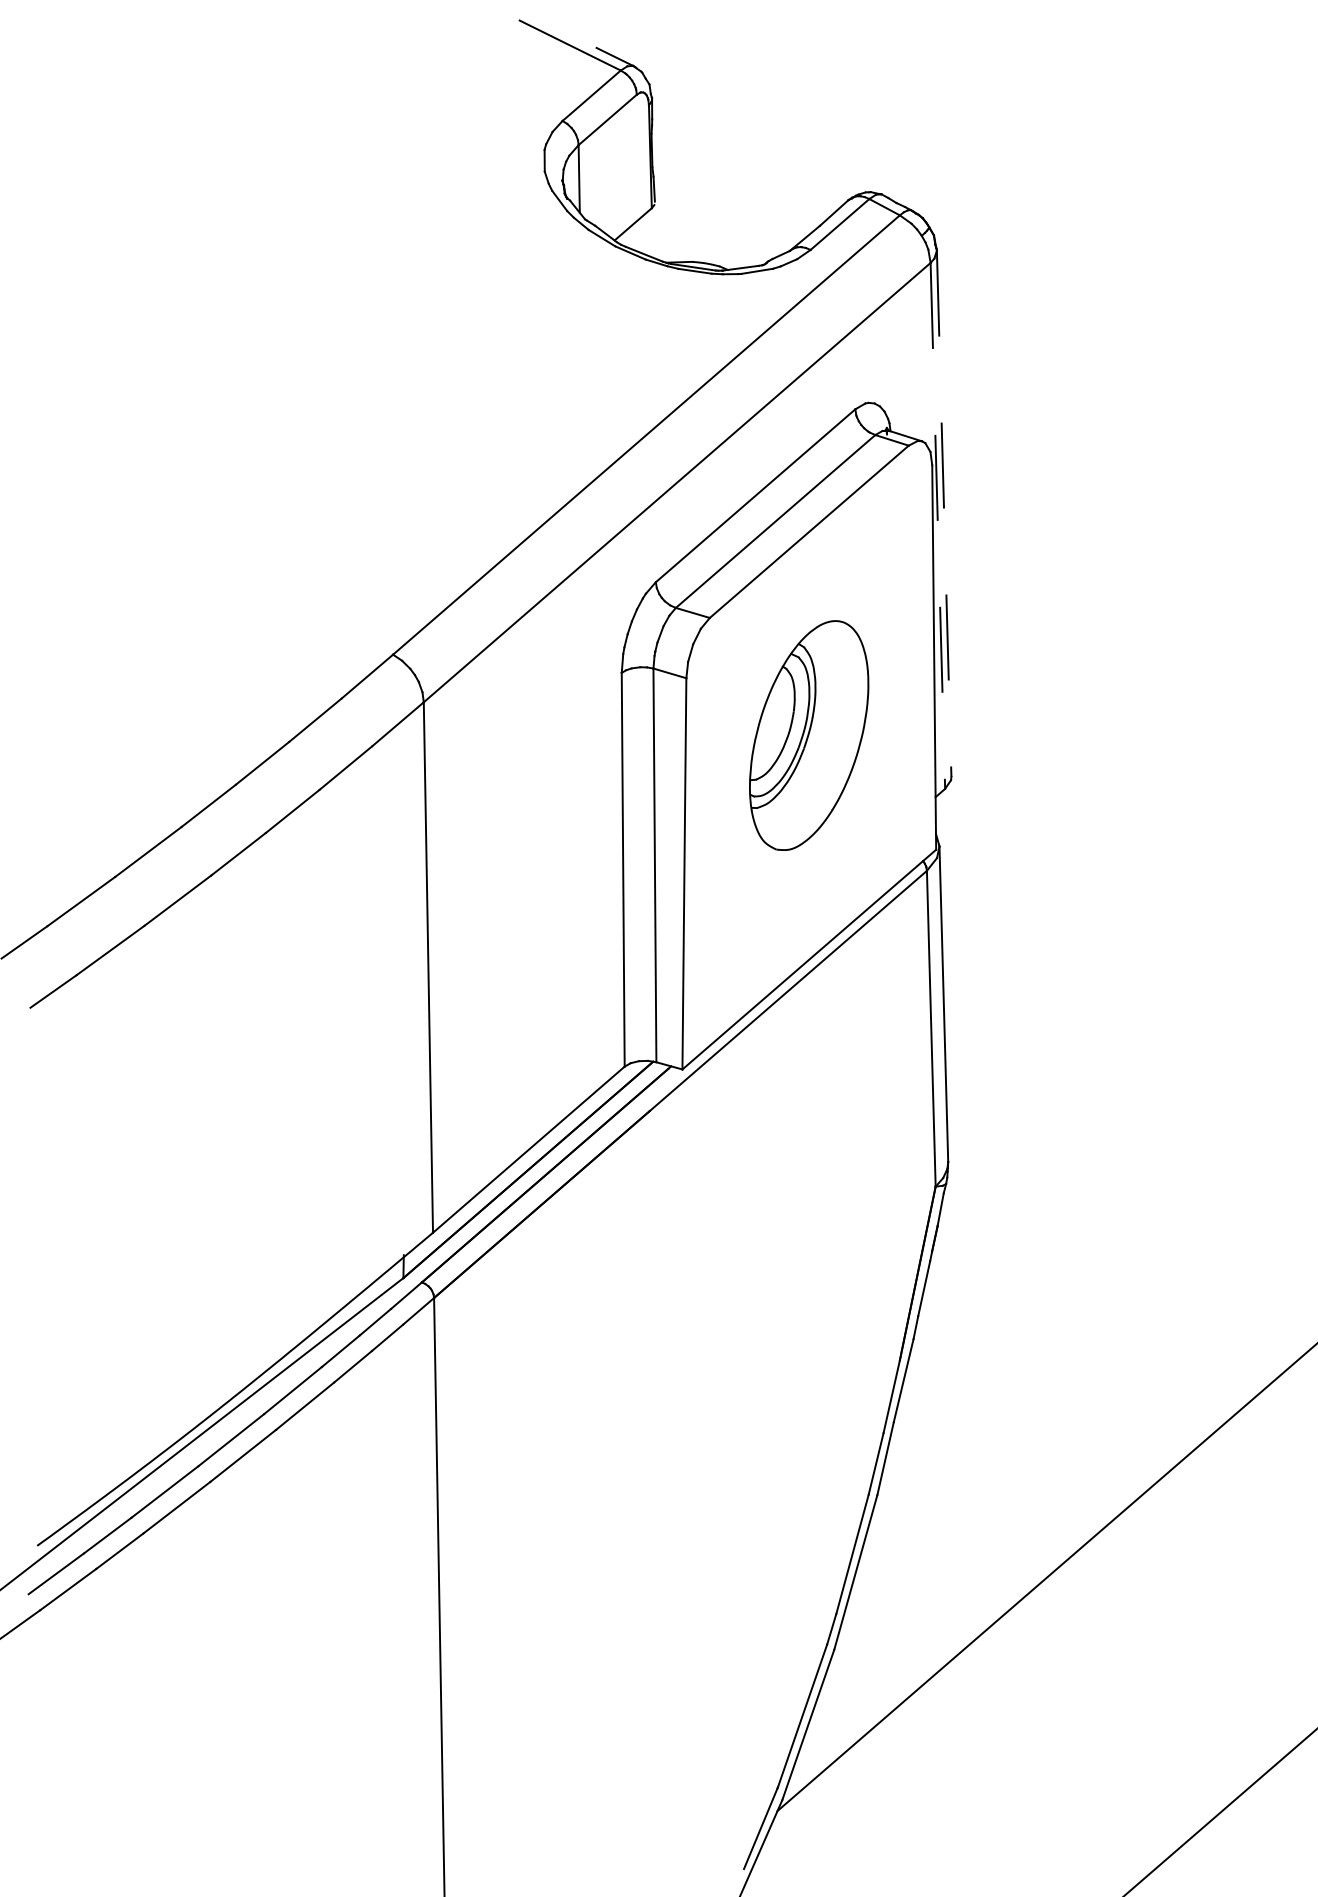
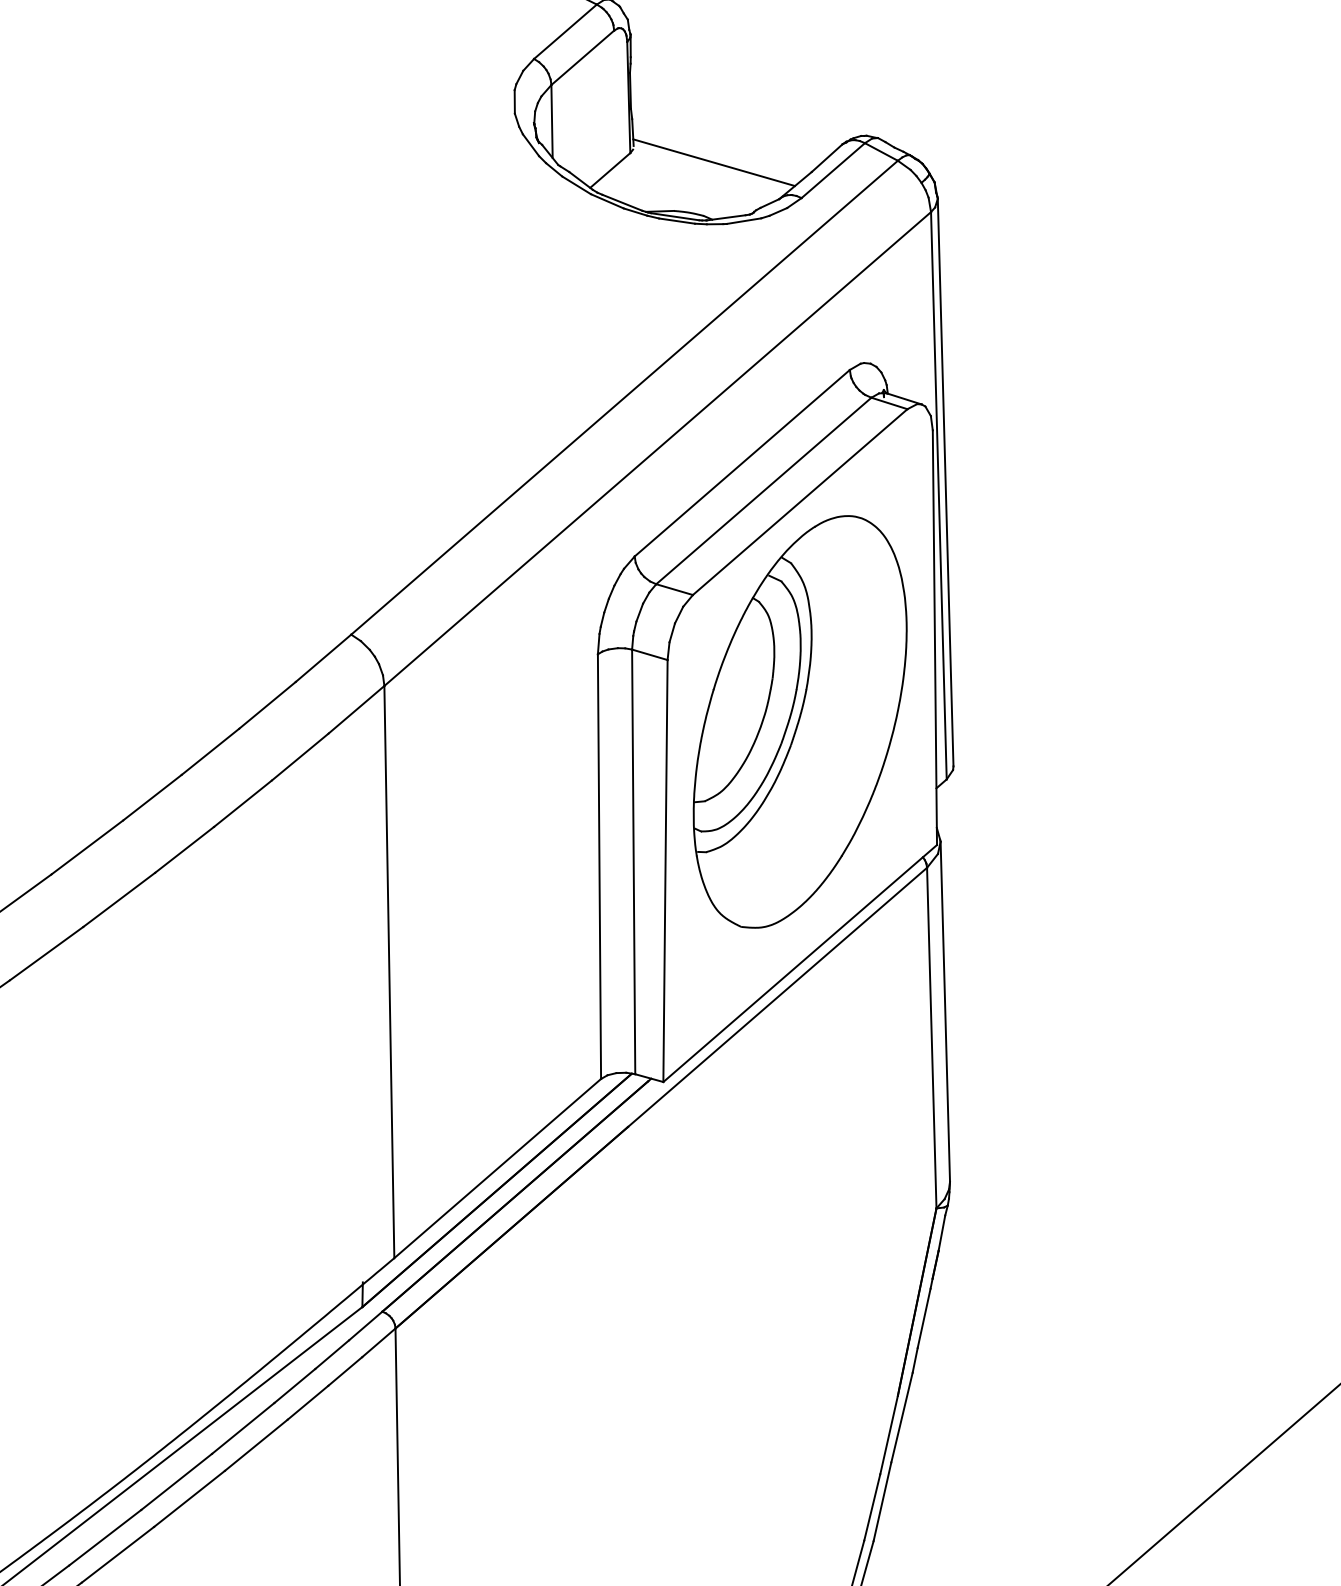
line: (729, 216) -> (714, 162), added
line: (944, 514) -> (946, 483), dashed -> solid
line: (937, 526) -> (938, 496), dashed -> solid
part: (808, 735) -> (799, 721), size x1.67

